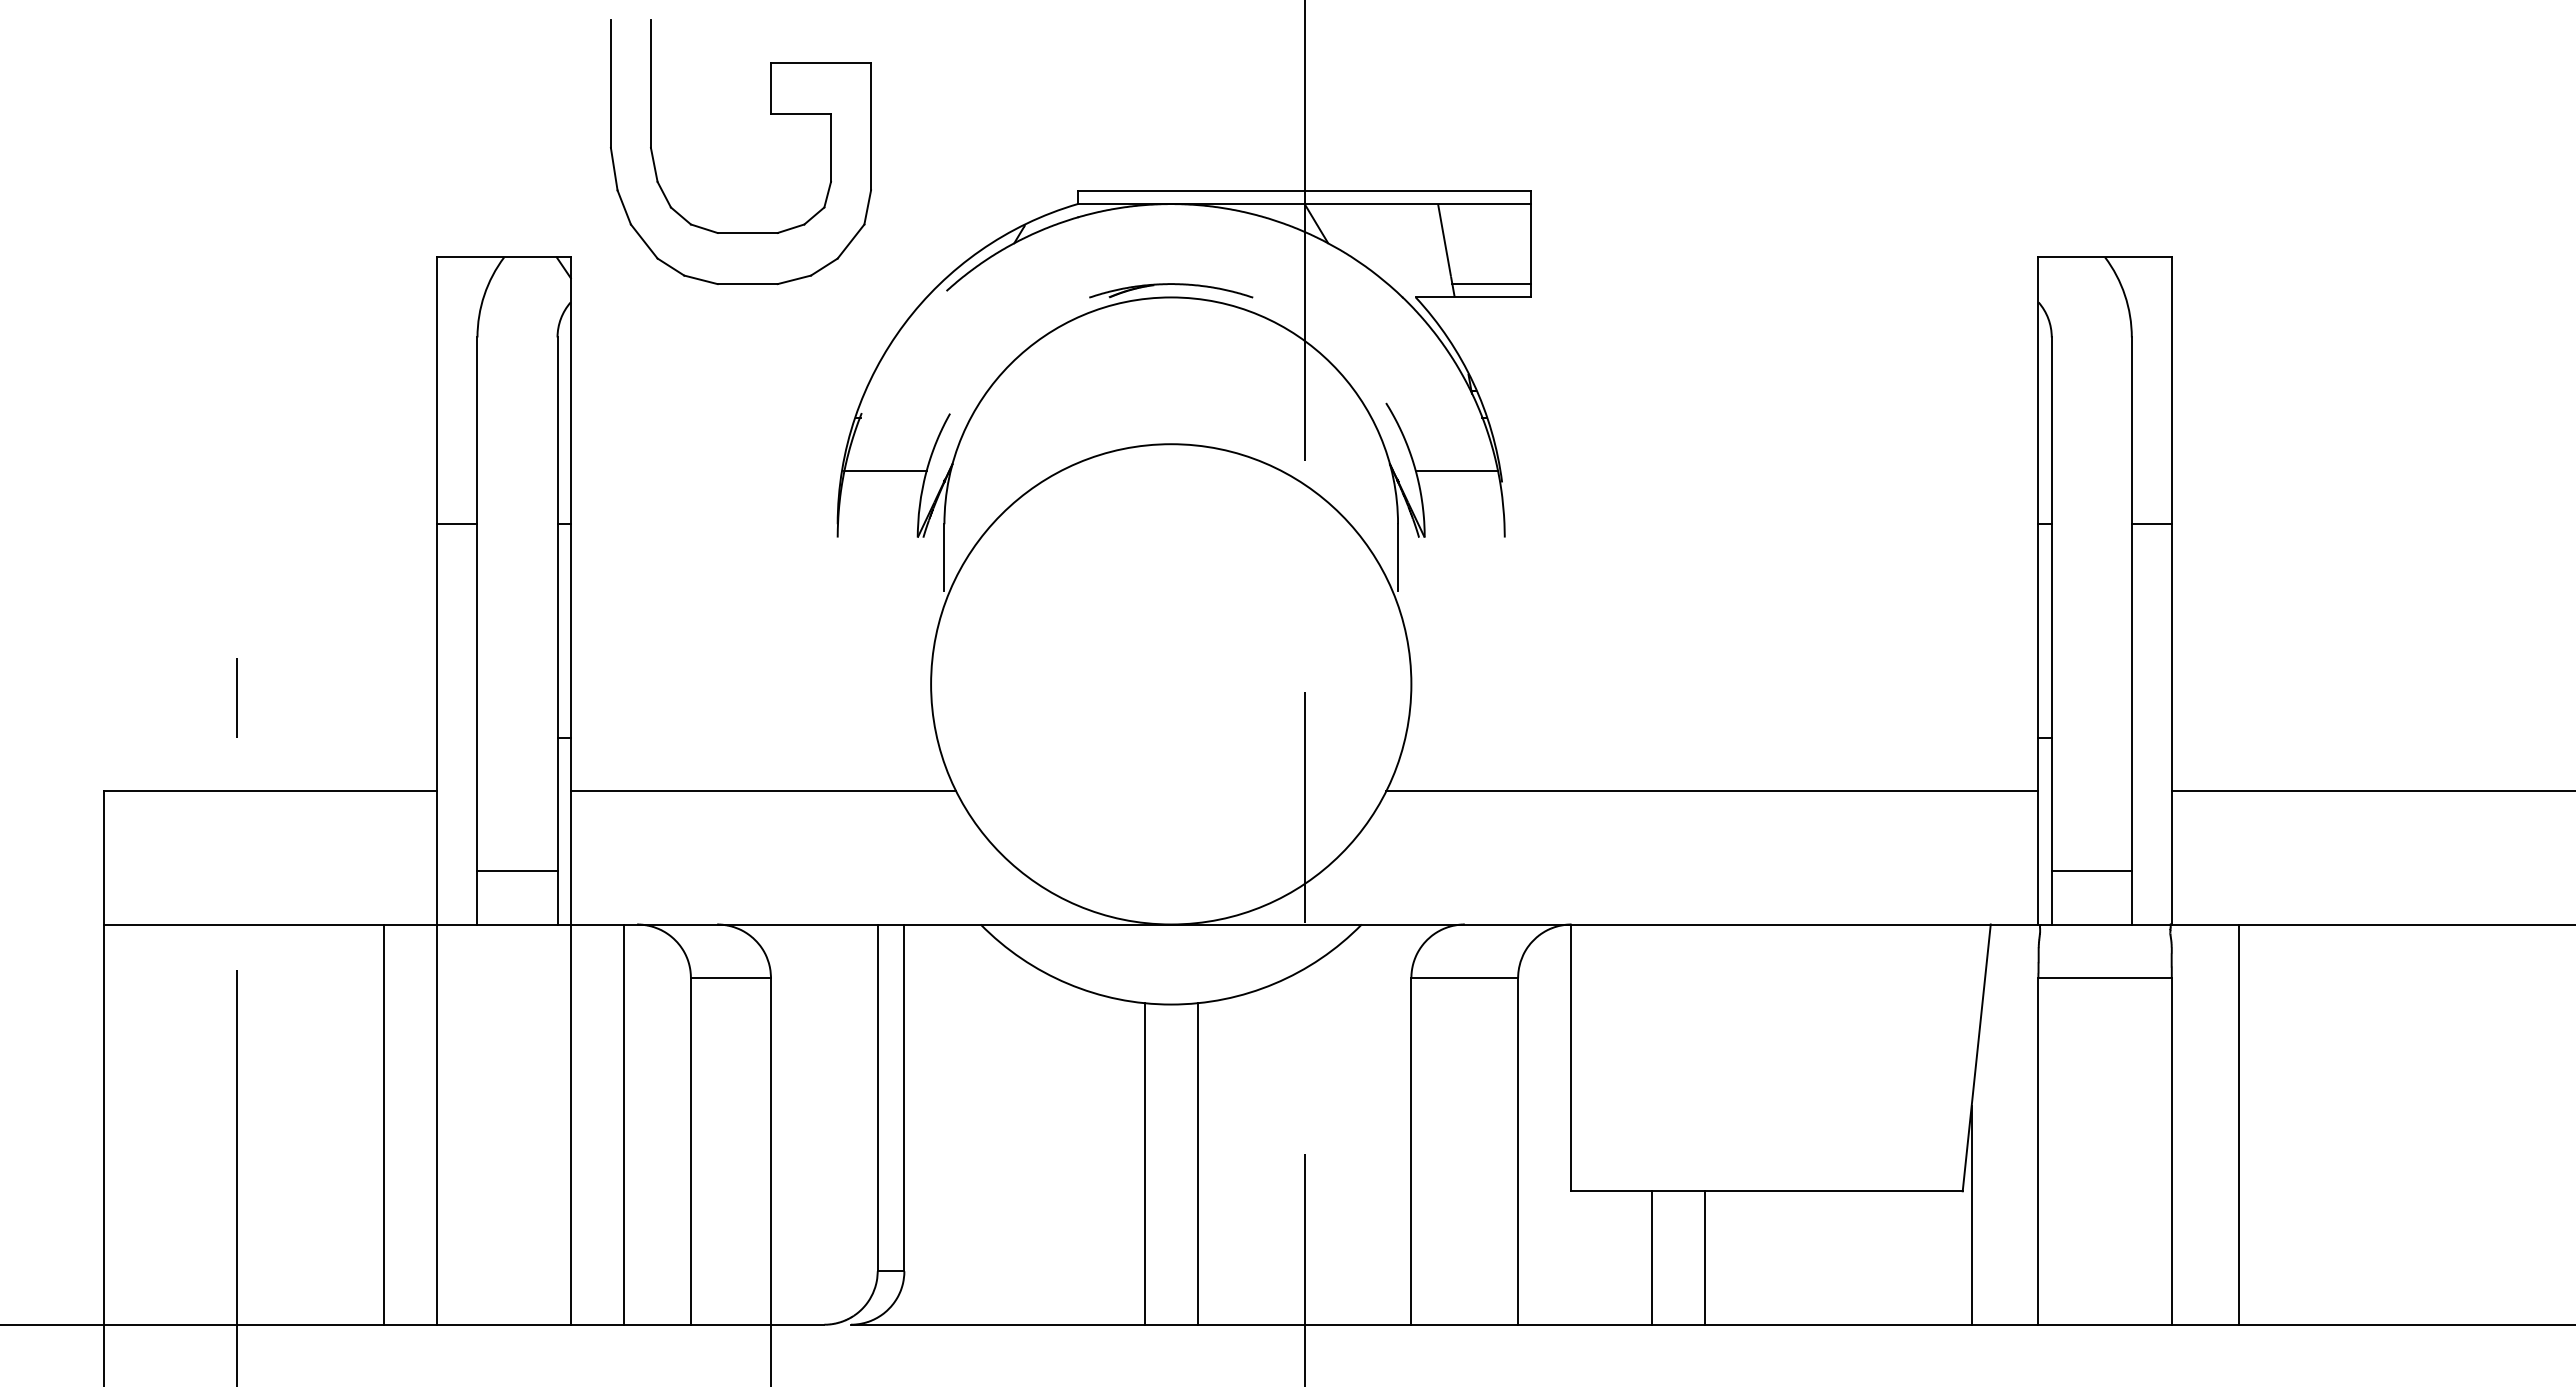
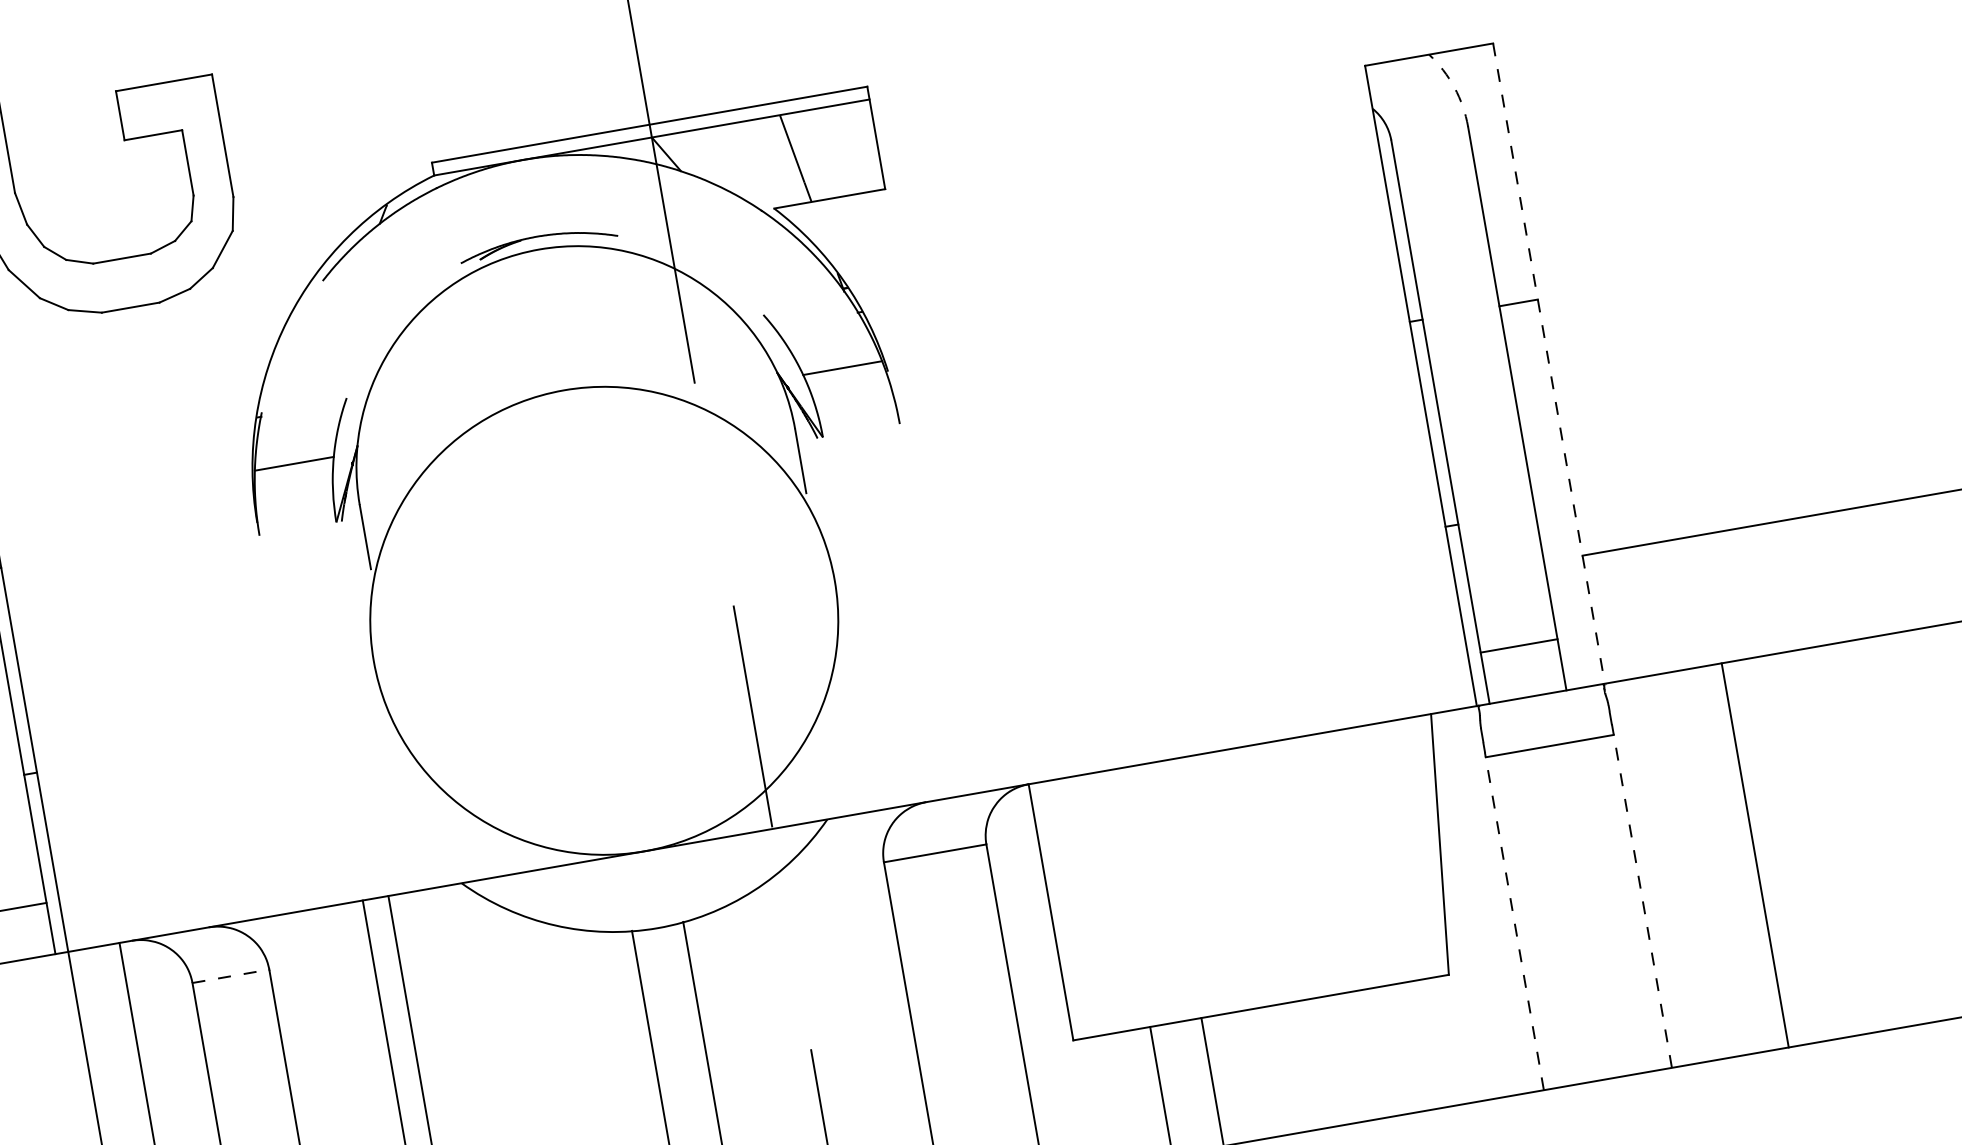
line: (1491, 284) -> (844, 183), removed
arc: (2124, 295) -> (1454, 87), solid -> dashed
line: (2171, 590) -> (1548, 363), solid -> dashed
line: (763, 791) -> (230, 791), removed
line: (1712, 791) -> (1141, 633), removed
line: (731, 977) -> (231, 975), solid -> dashed
line: (2238, 1124) -> (1755, 855), moved
line: (2038, 1150) -> (1514, 922), solid -> dashed
line: (2171, 1150) -> (1642, 900), solid -> dashed
line: (1971, 1214) -> (1461, 995), removed

